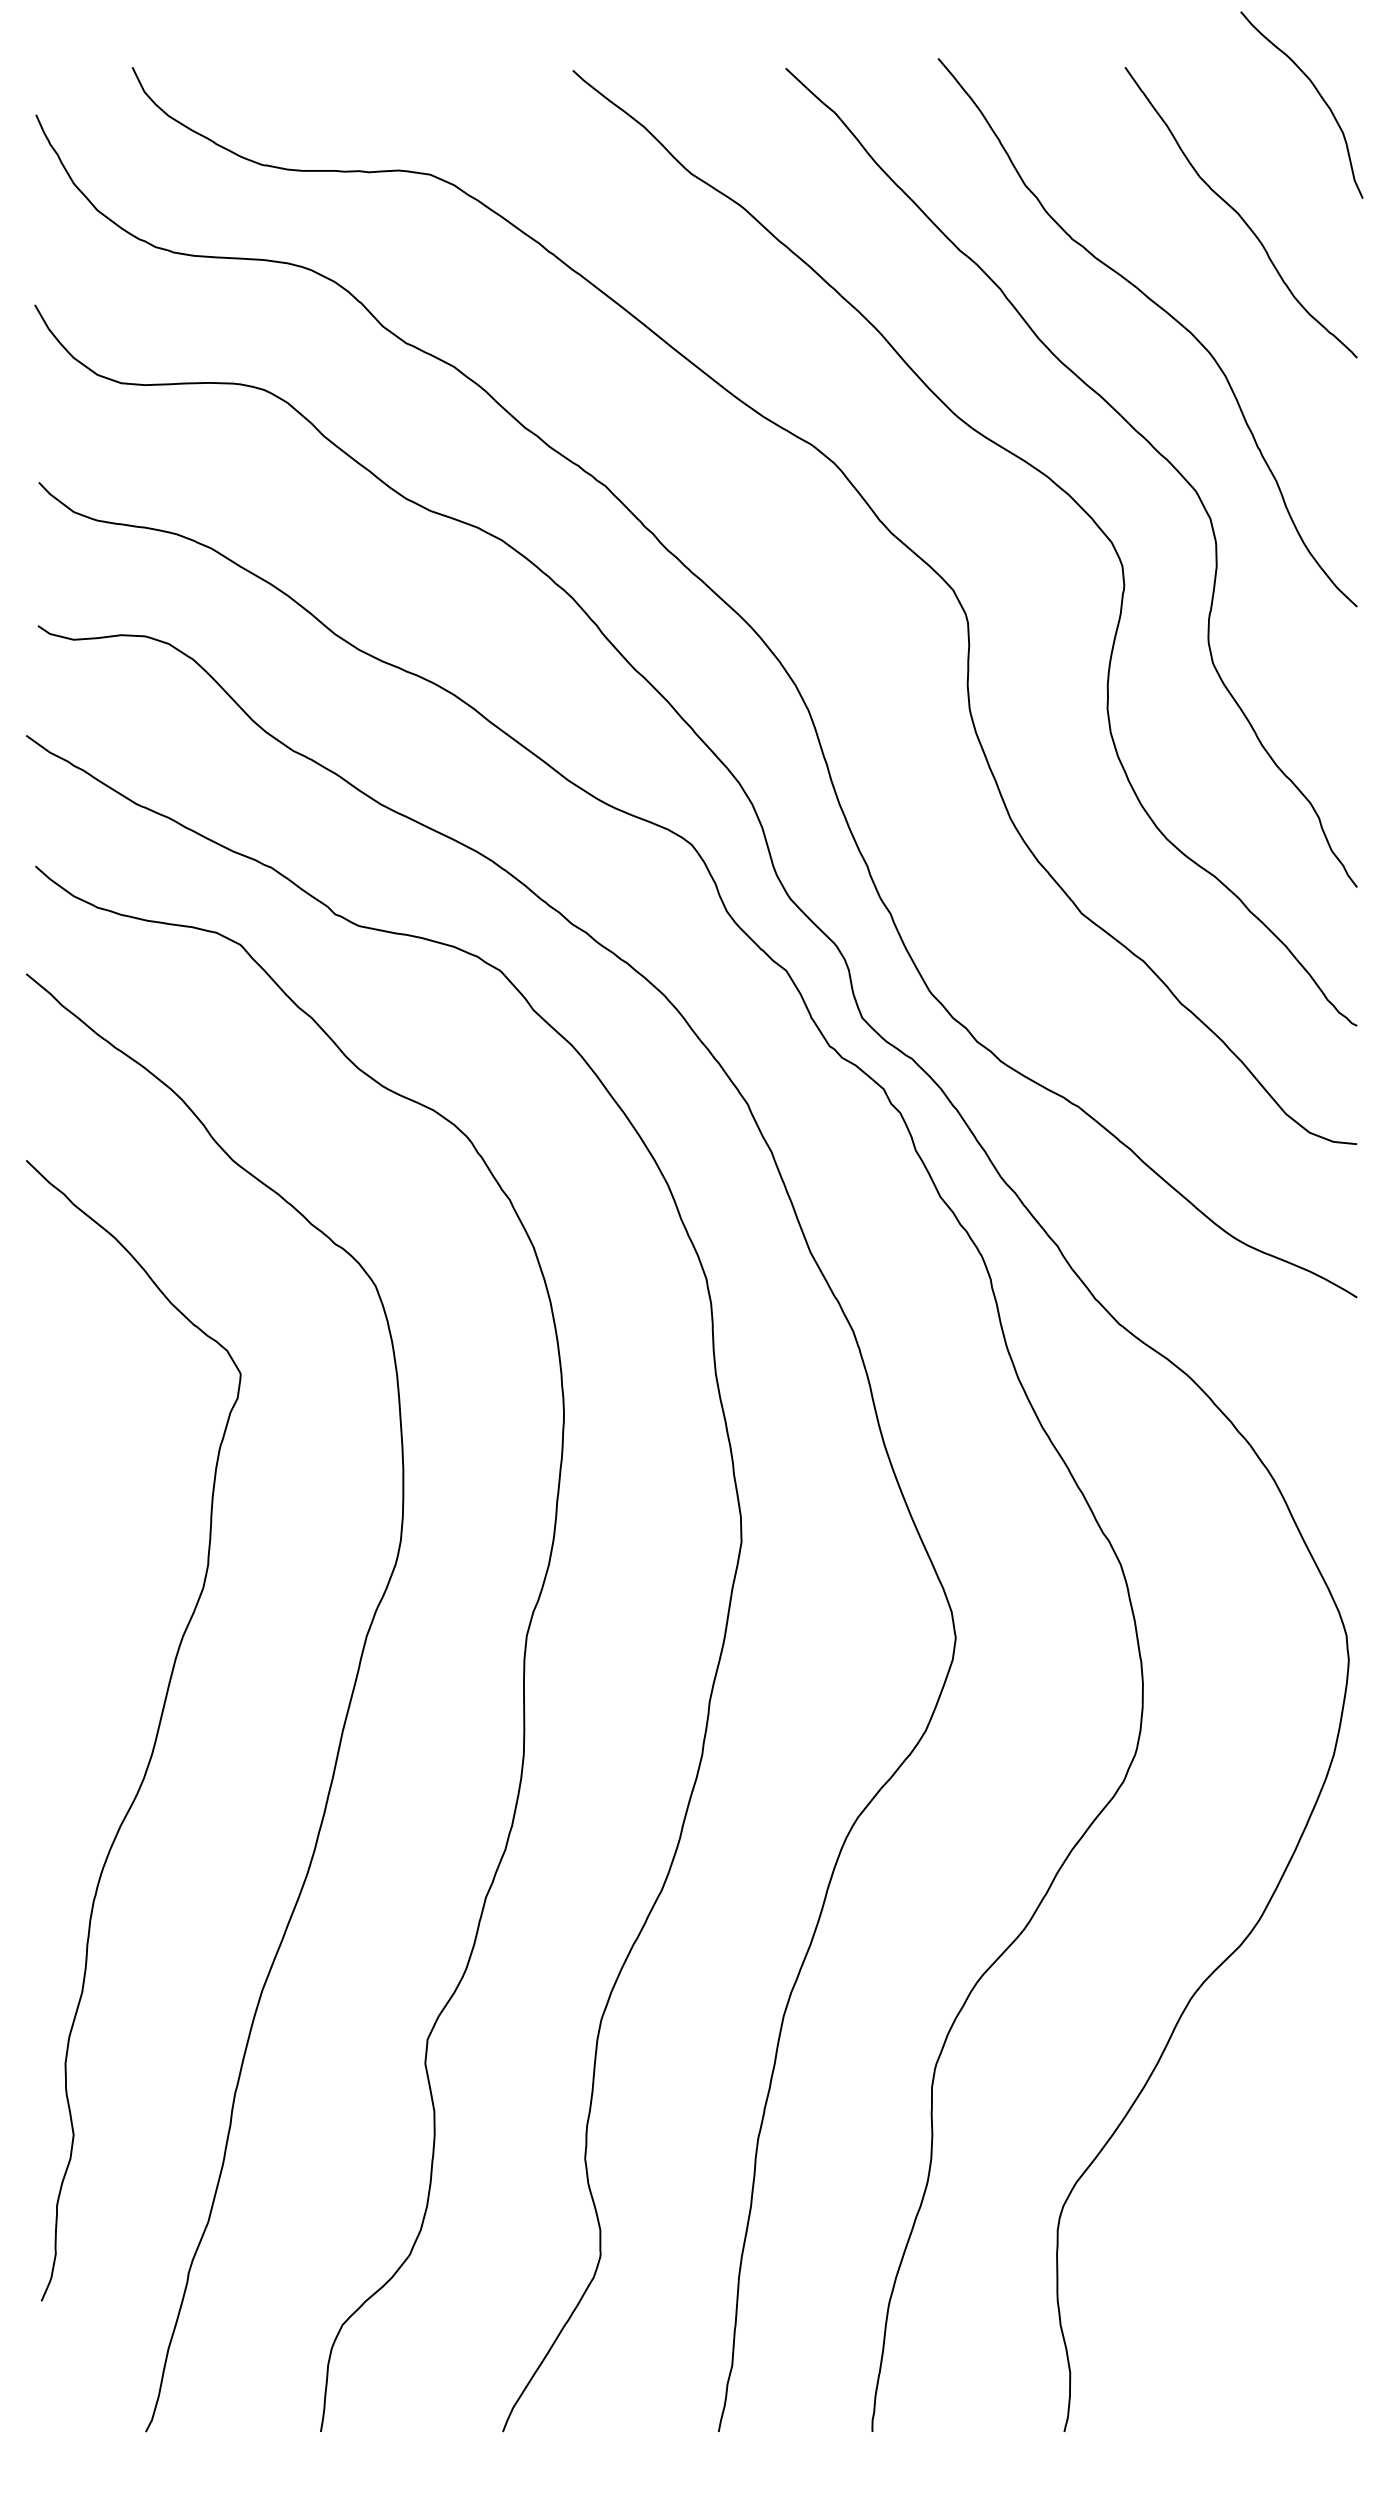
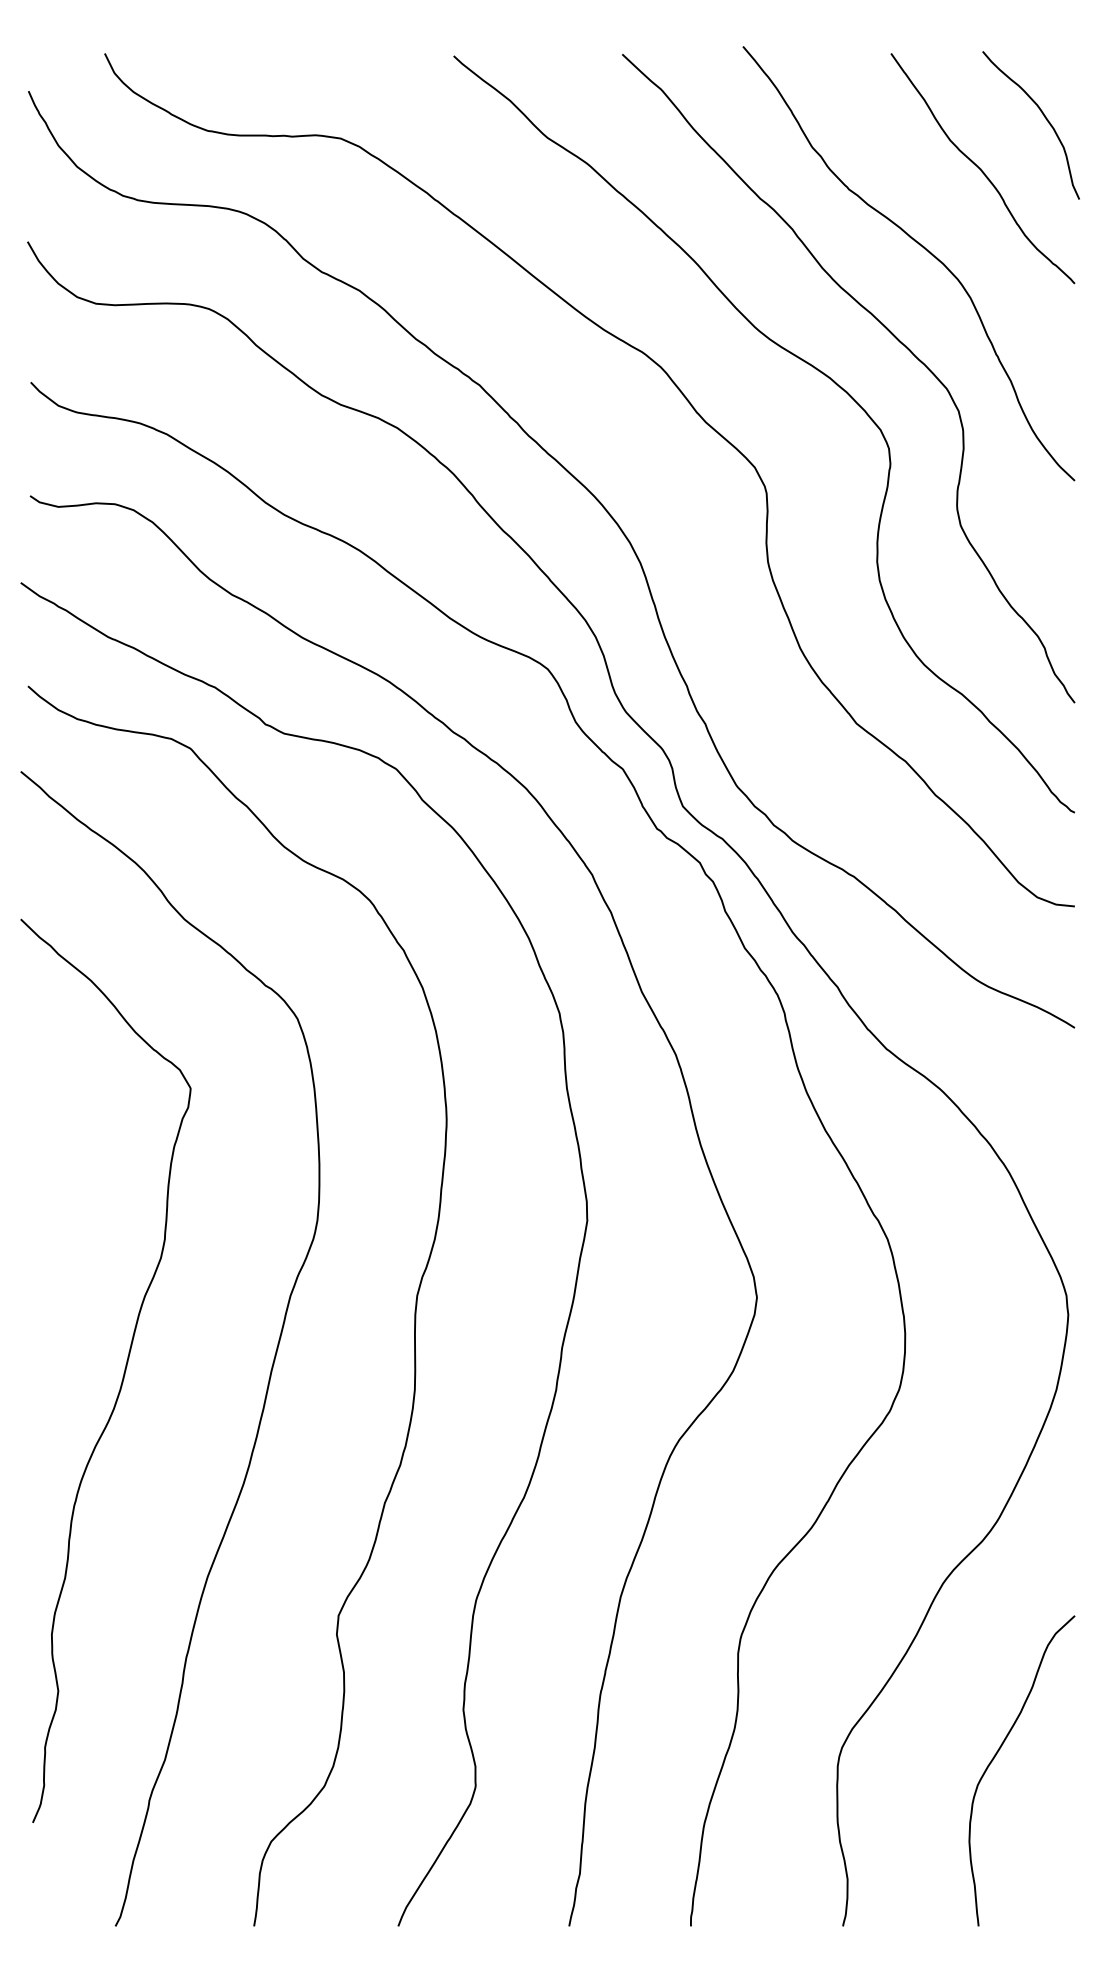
curve: (1317, 93) -> (1043, 116), moved
curve: (1256, 2218) -> (995, 1757), added

